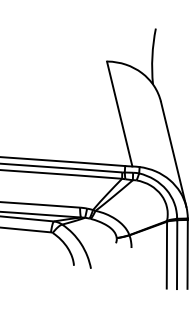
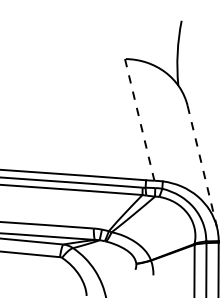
line: (119, 114) -> (139, 120), solid -> dashed
line: (173, 154) -> (202, 166), solid -> dashed

